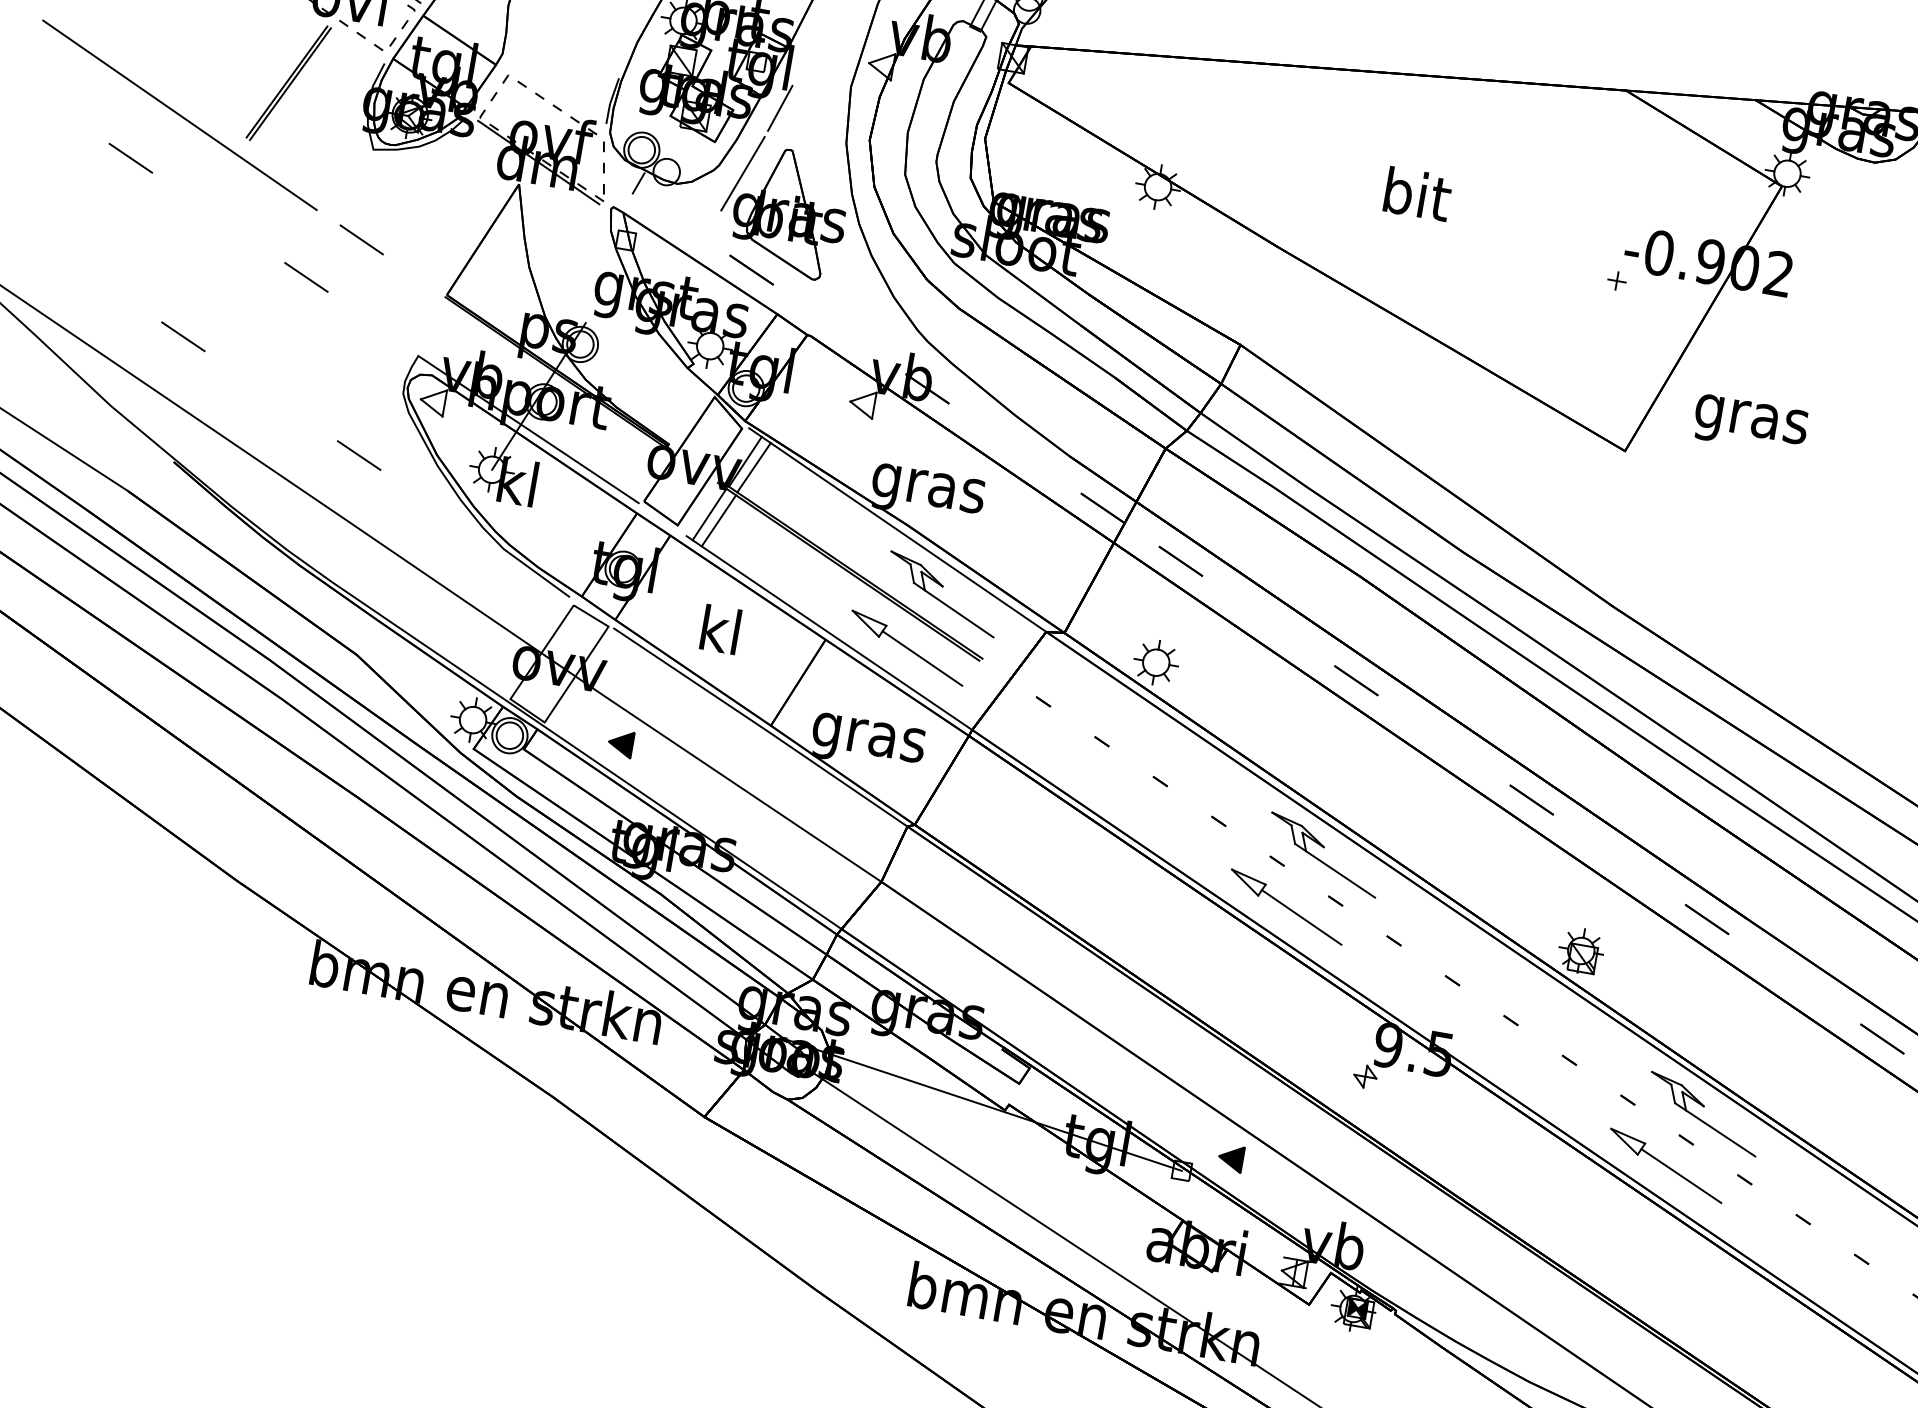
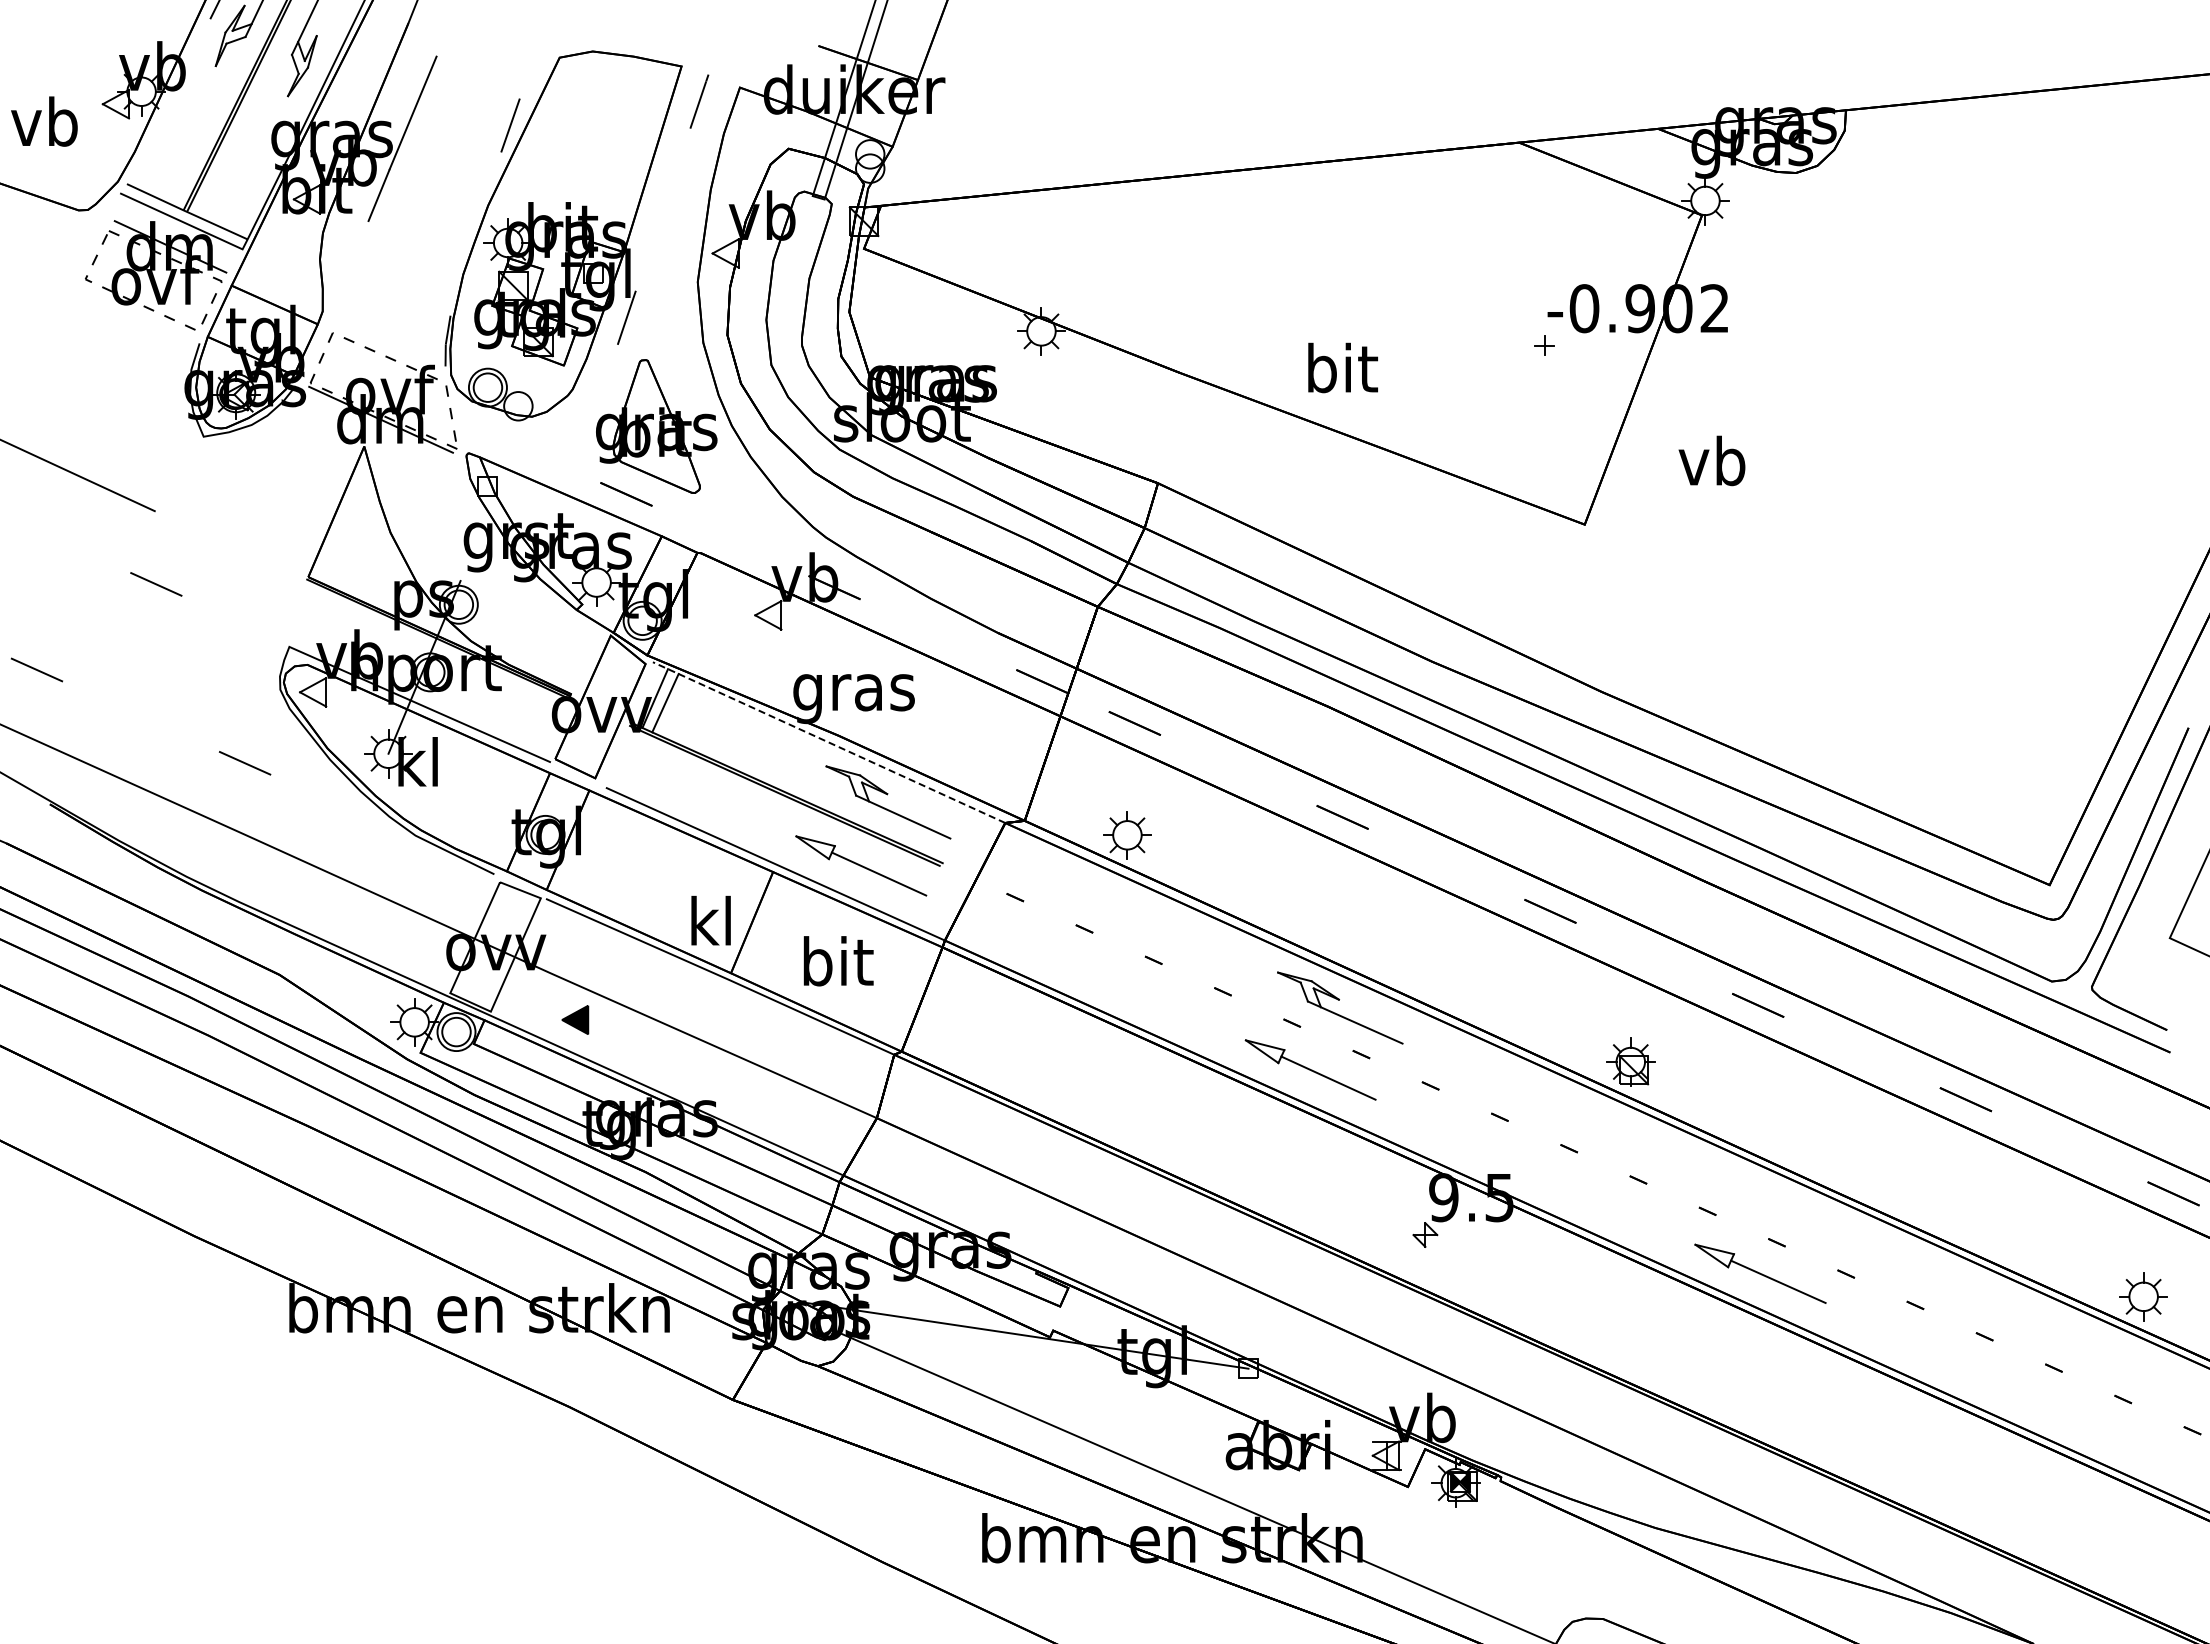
part: (288, 82) -> (101, 381), removed
line: (743, 173) -> (599, 393), removed
line: (638, 183) -> (490, 423), removed
text: (1417, 193) -> (1342, 367), moved
line: (361, 239) -> (207, 534), removed
text: (1751, 418) -> (1712, 466), gras -> vb
line: (709, 514) -> (626, 760), removed
line: (718, 520) -> (637, 765), removed
line: (898, 530) -> (829, 742), solid -> dashed
text: (720, 629) -> (710, 920), moved
text: (868, 737) -> (836, 967), gras -> bit
part: (1703, 1114) -> (1790, 1212), removed
part: (1230, 1158) -> (1297, 1346), removed

